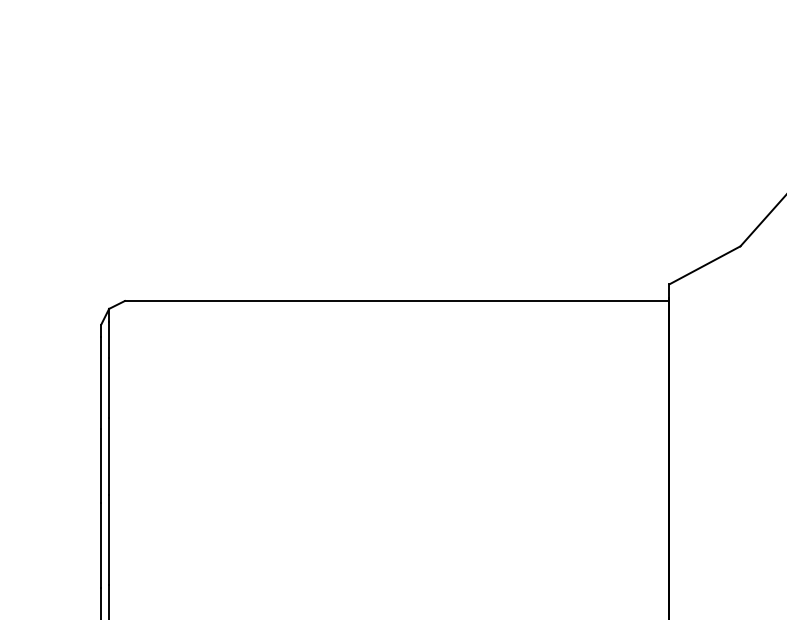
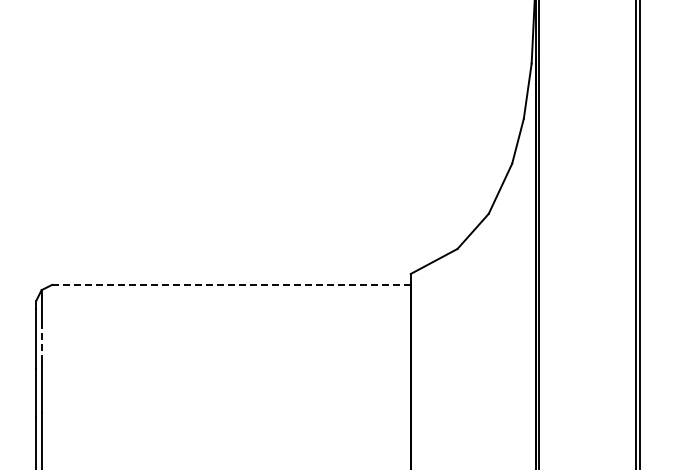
line: (397, 300) -> (231, 284), solid -> dashed
line: (108, 388) -> (41, 342), solid -> dashed

